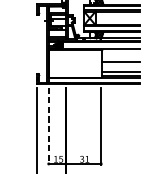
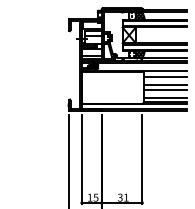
line: (120, 54) -> (164, 77), added
line: (120, 65) -> (164, 89), added
line: (48, 127) -> (81, 160), dashed -> solid

